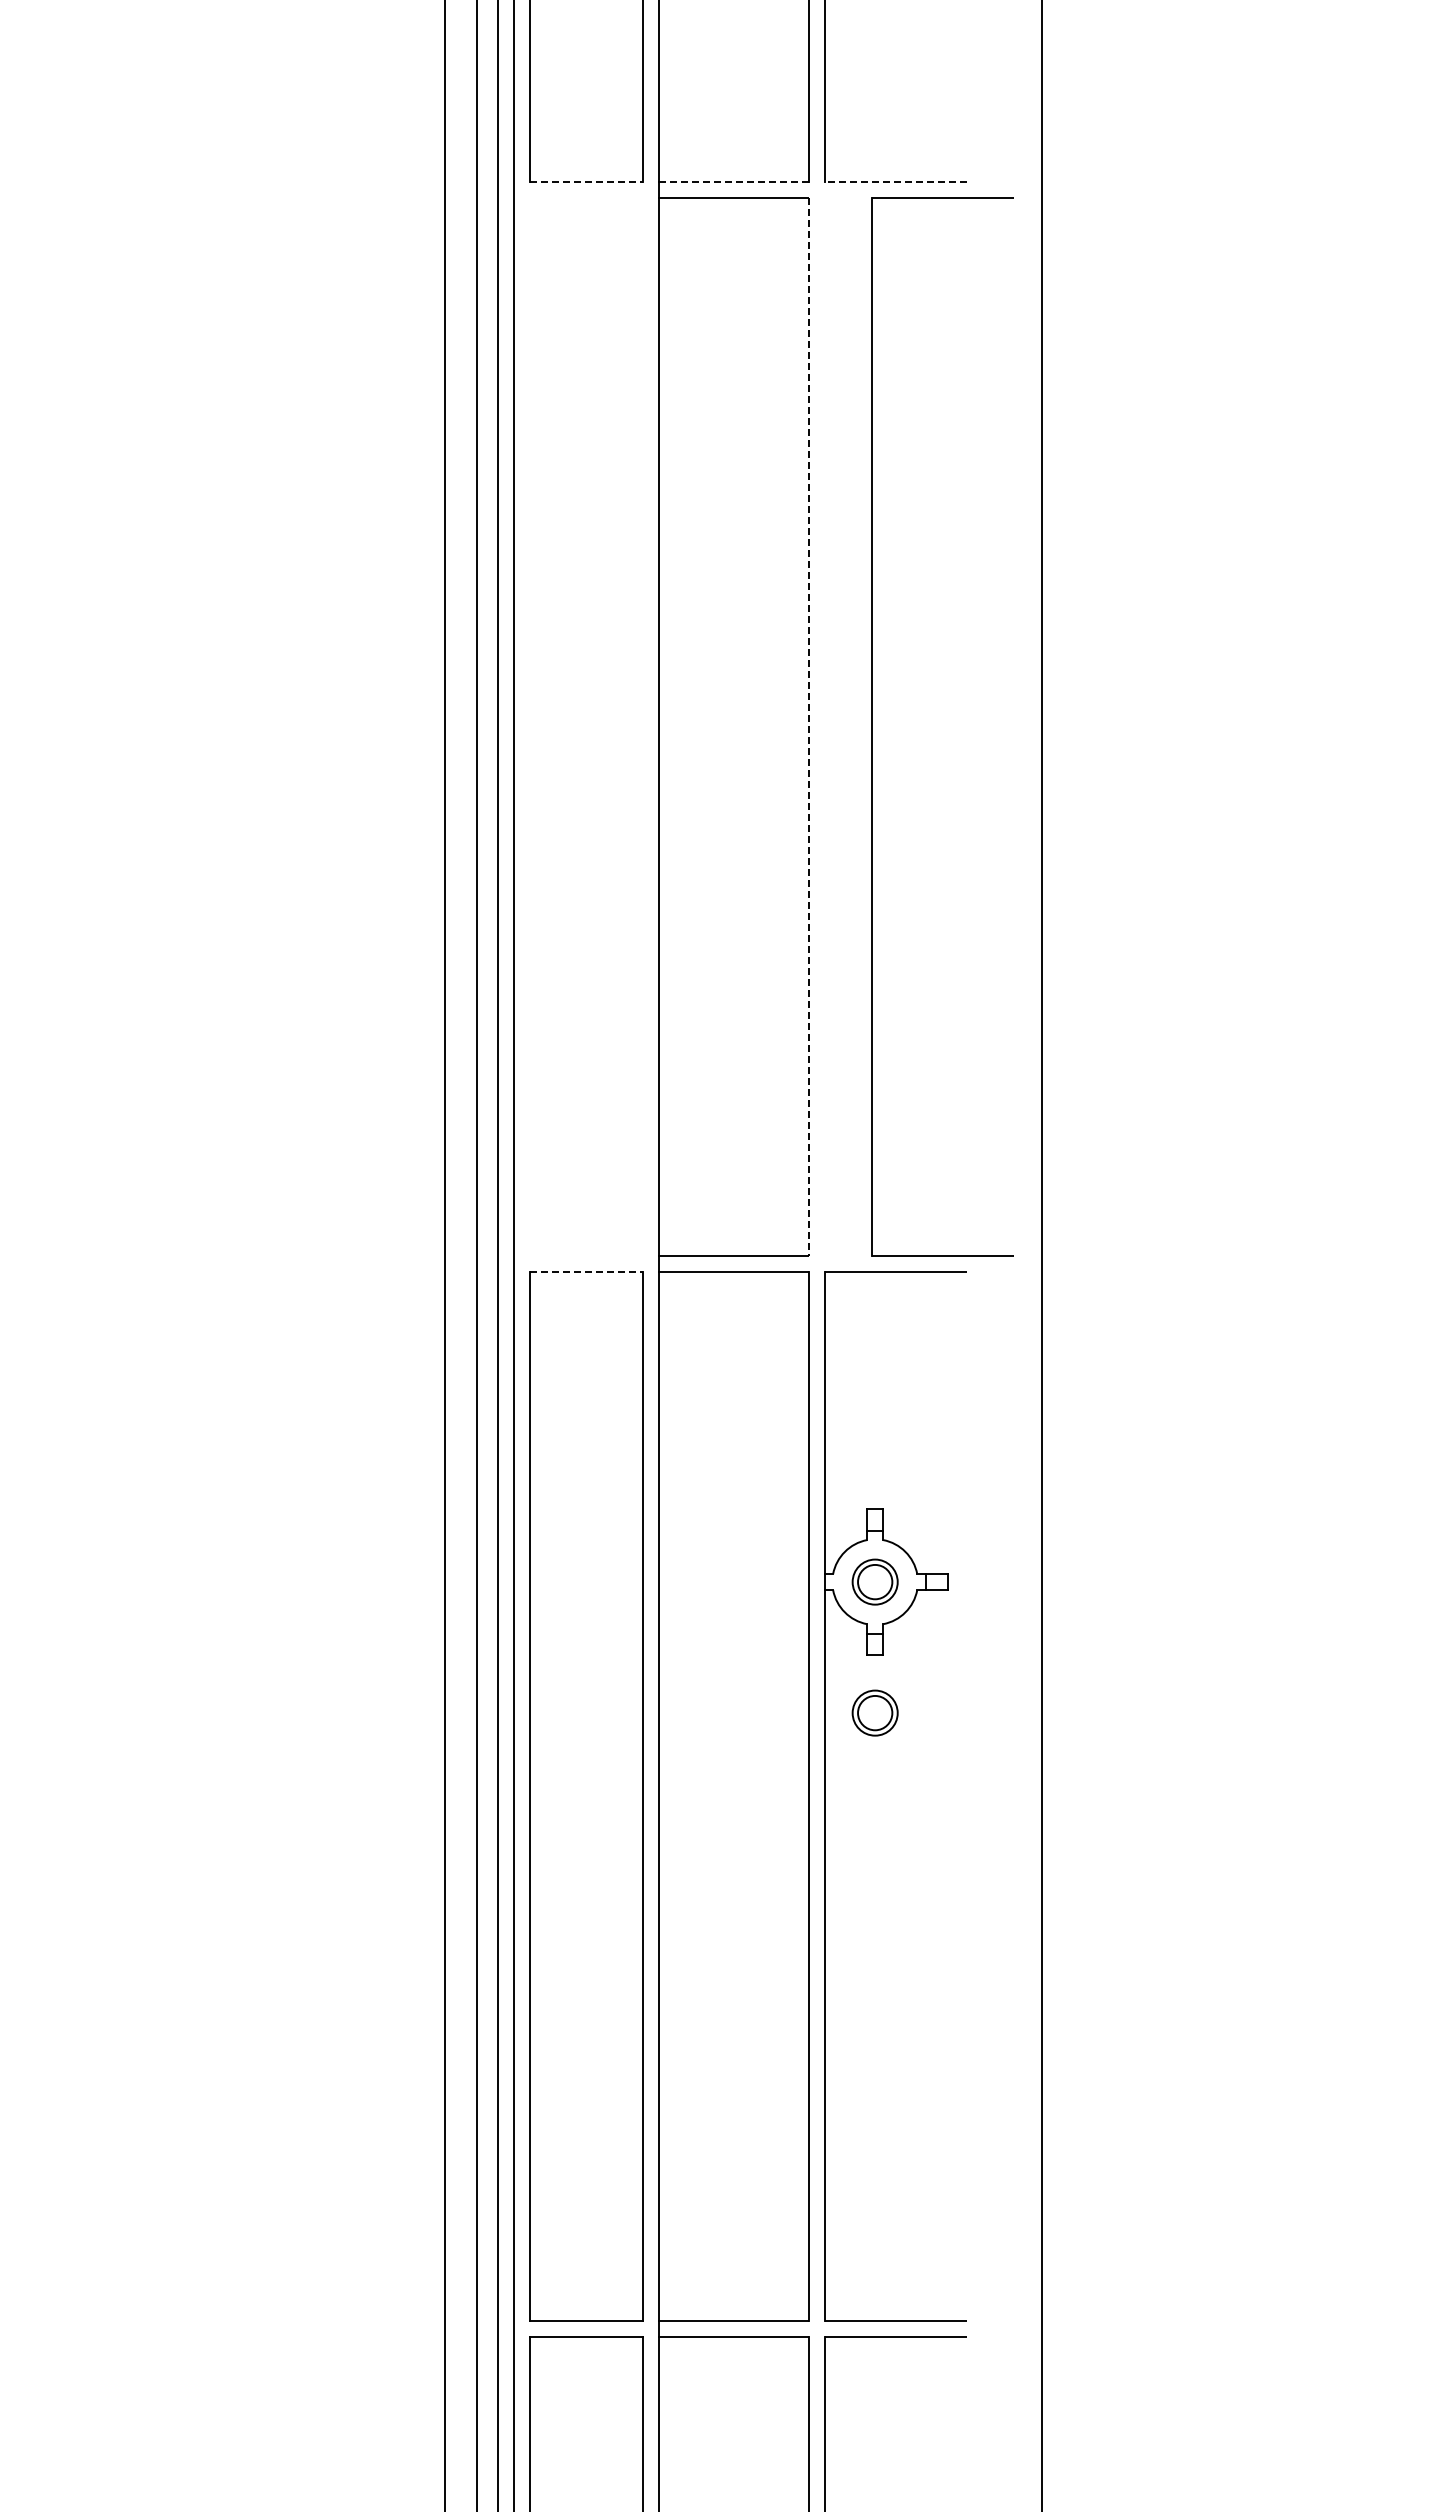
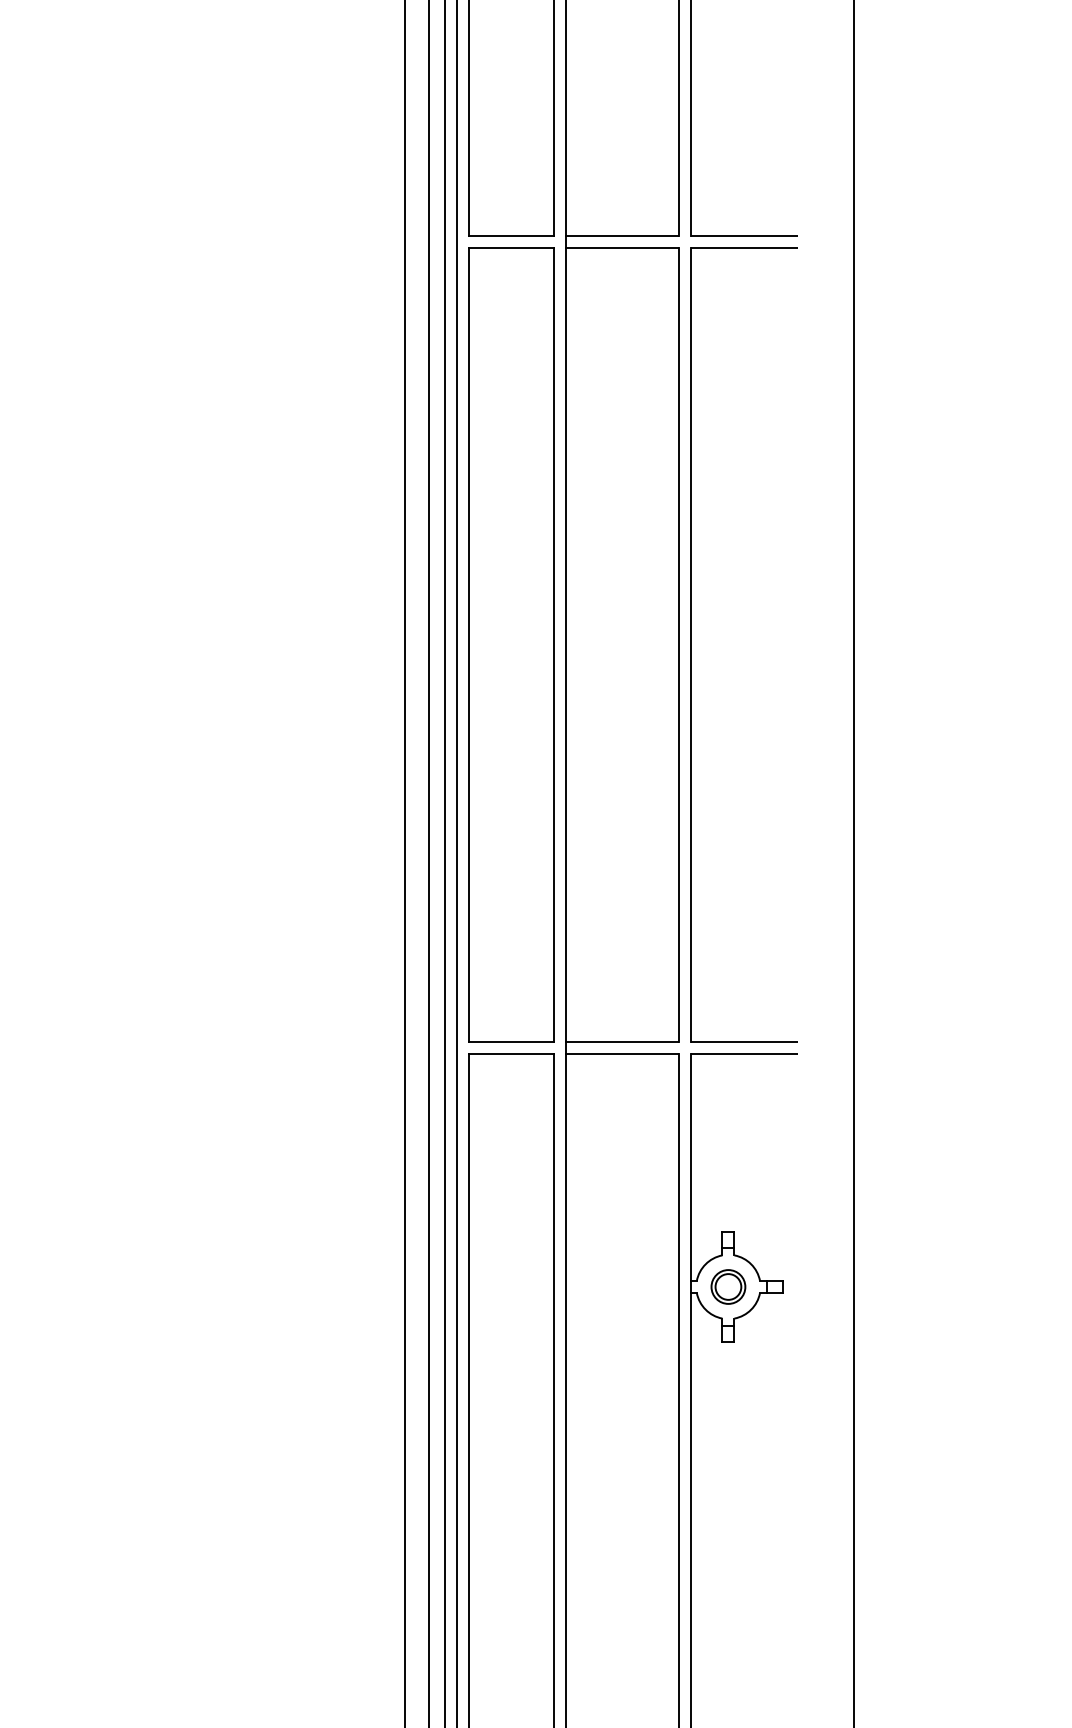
line: (587, 182) -> (512, 235), dashed -> solid
line: (733, 182) -> (622, 235), dashed -> solid
line: (895, 182) -> (743, 235), dashed -> solid
part: (586, 726) -> (511, 644), added
line: (808, 726) -> (678, 644), dashed -> solid
part: (872, 726) -> (691, 644), moved
line: (587, 1271) -> (512, 1053), dashed -> solid
part: (874, 1712) -> (727, 1384), removed

